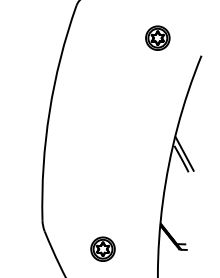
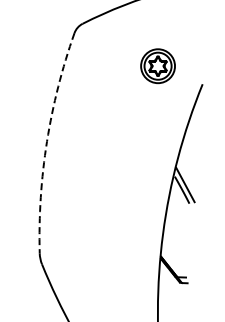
part: (157, 38) -> (157, 66), size x1.4
arc: (50, 111) -> (47, 141), solid -> dashed
part: (102, 249) -> (101, 282), removed

